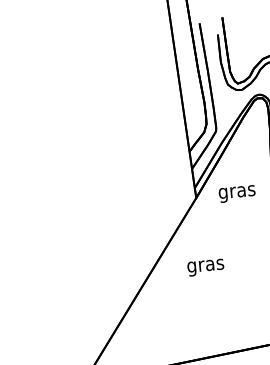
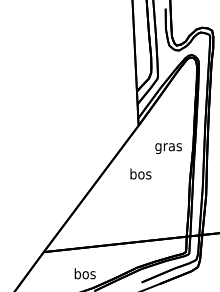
text: (237, 193) -> (168, 148), moved
text: (205, 265) -> (140, 175), gras -> bos

